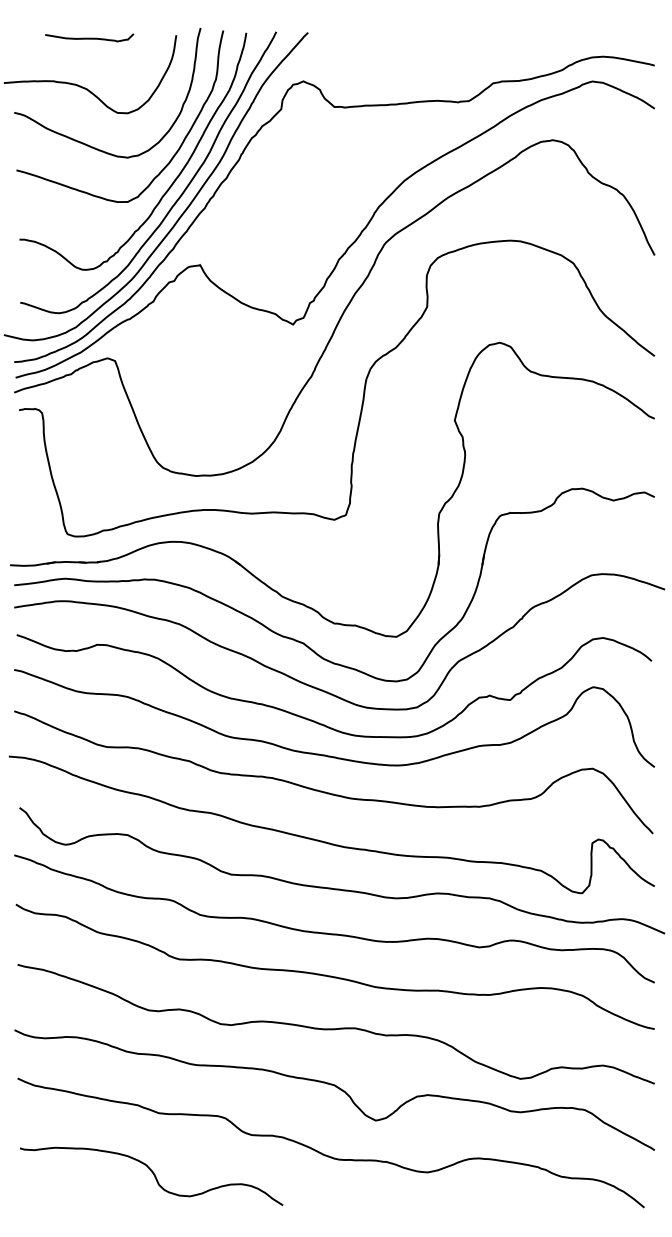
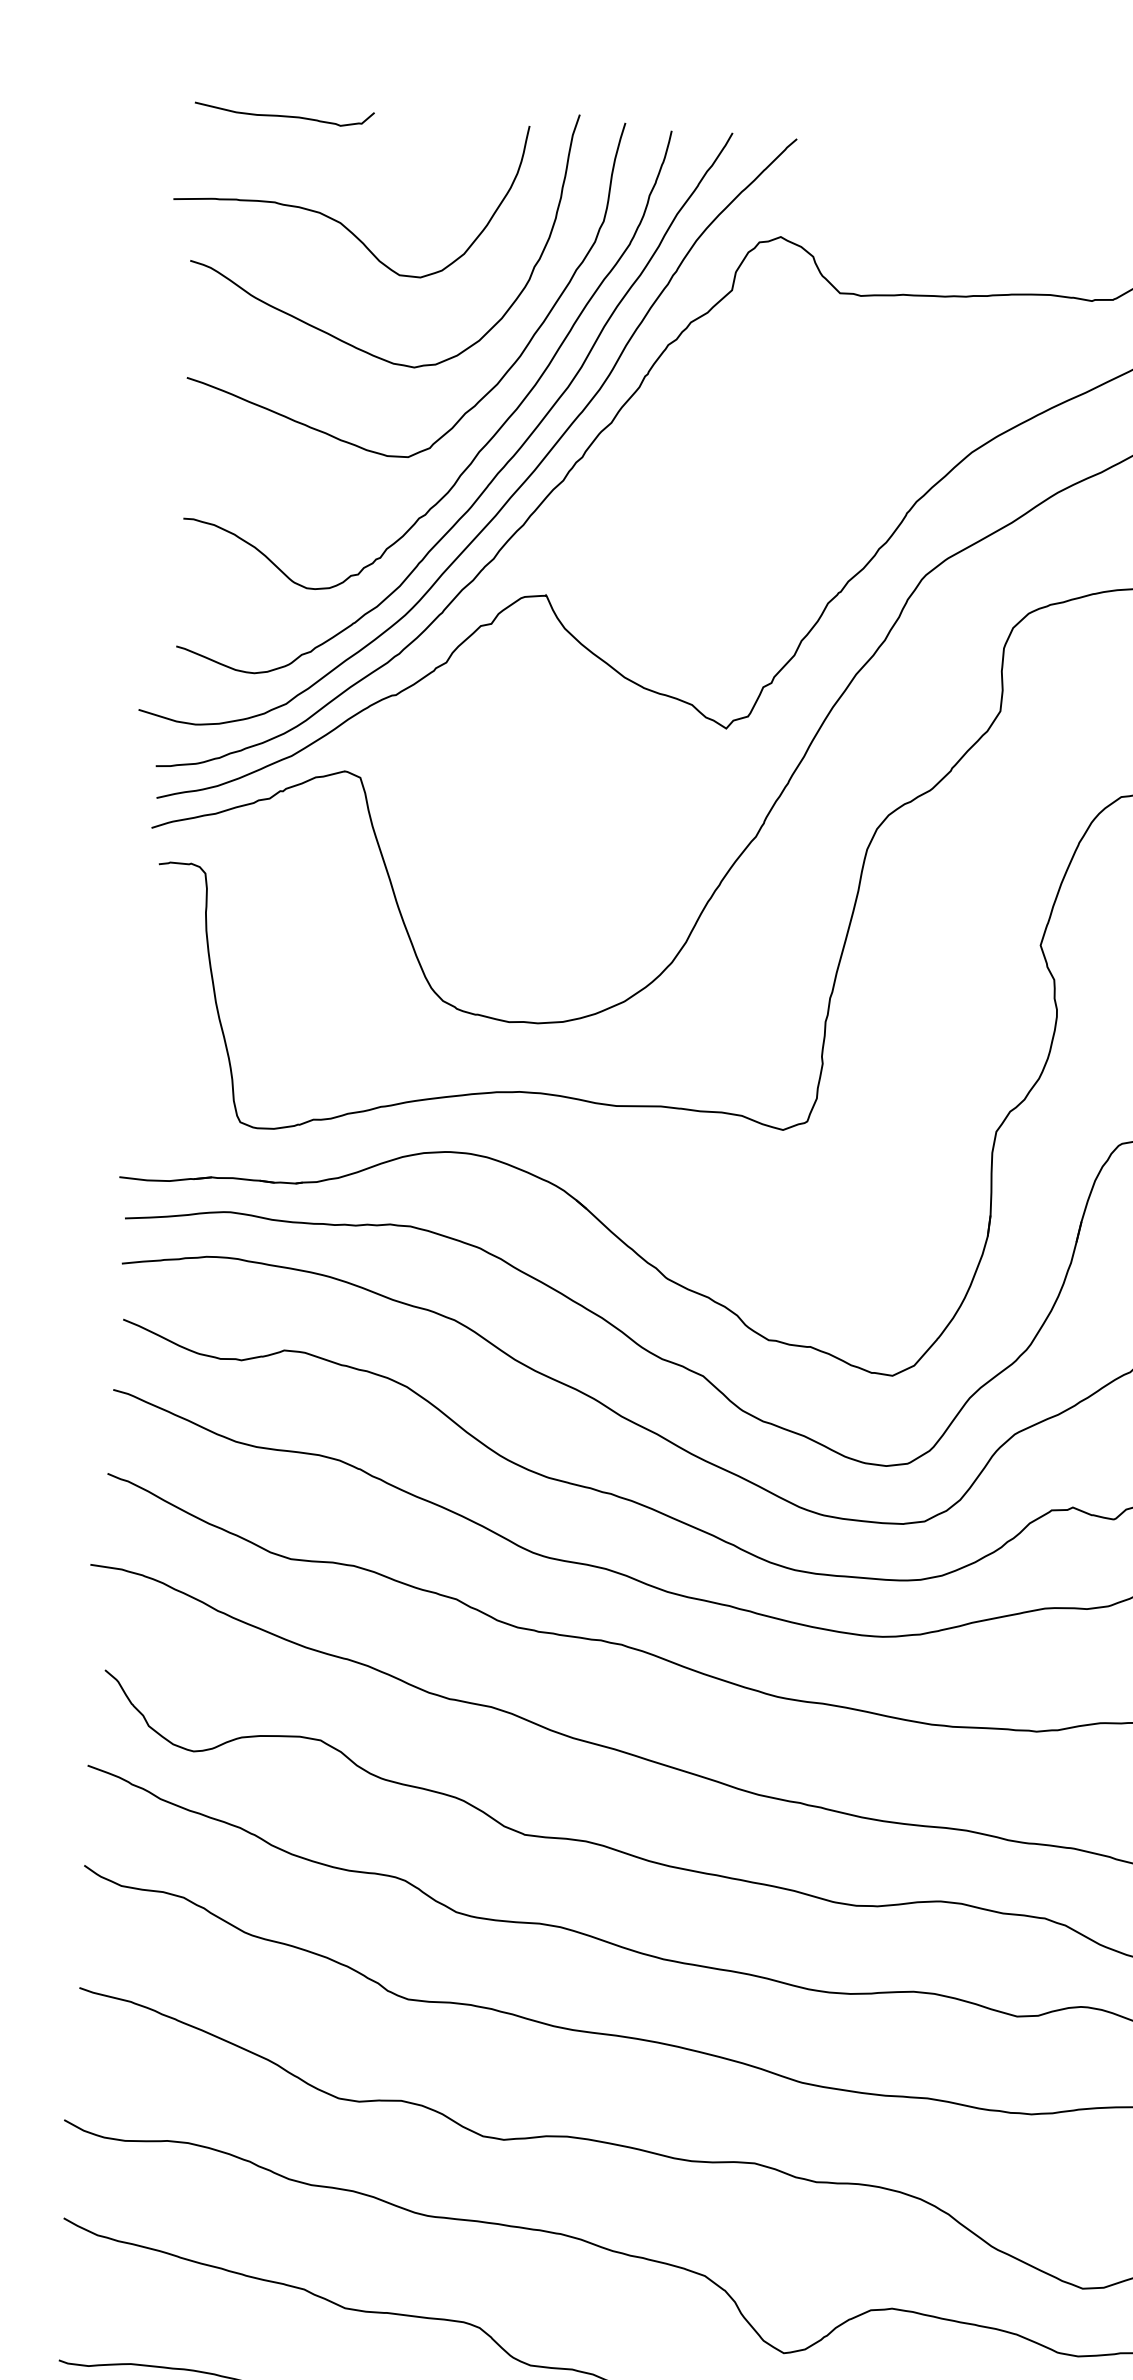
curve: (89, 37) -> (284, 113), moved

